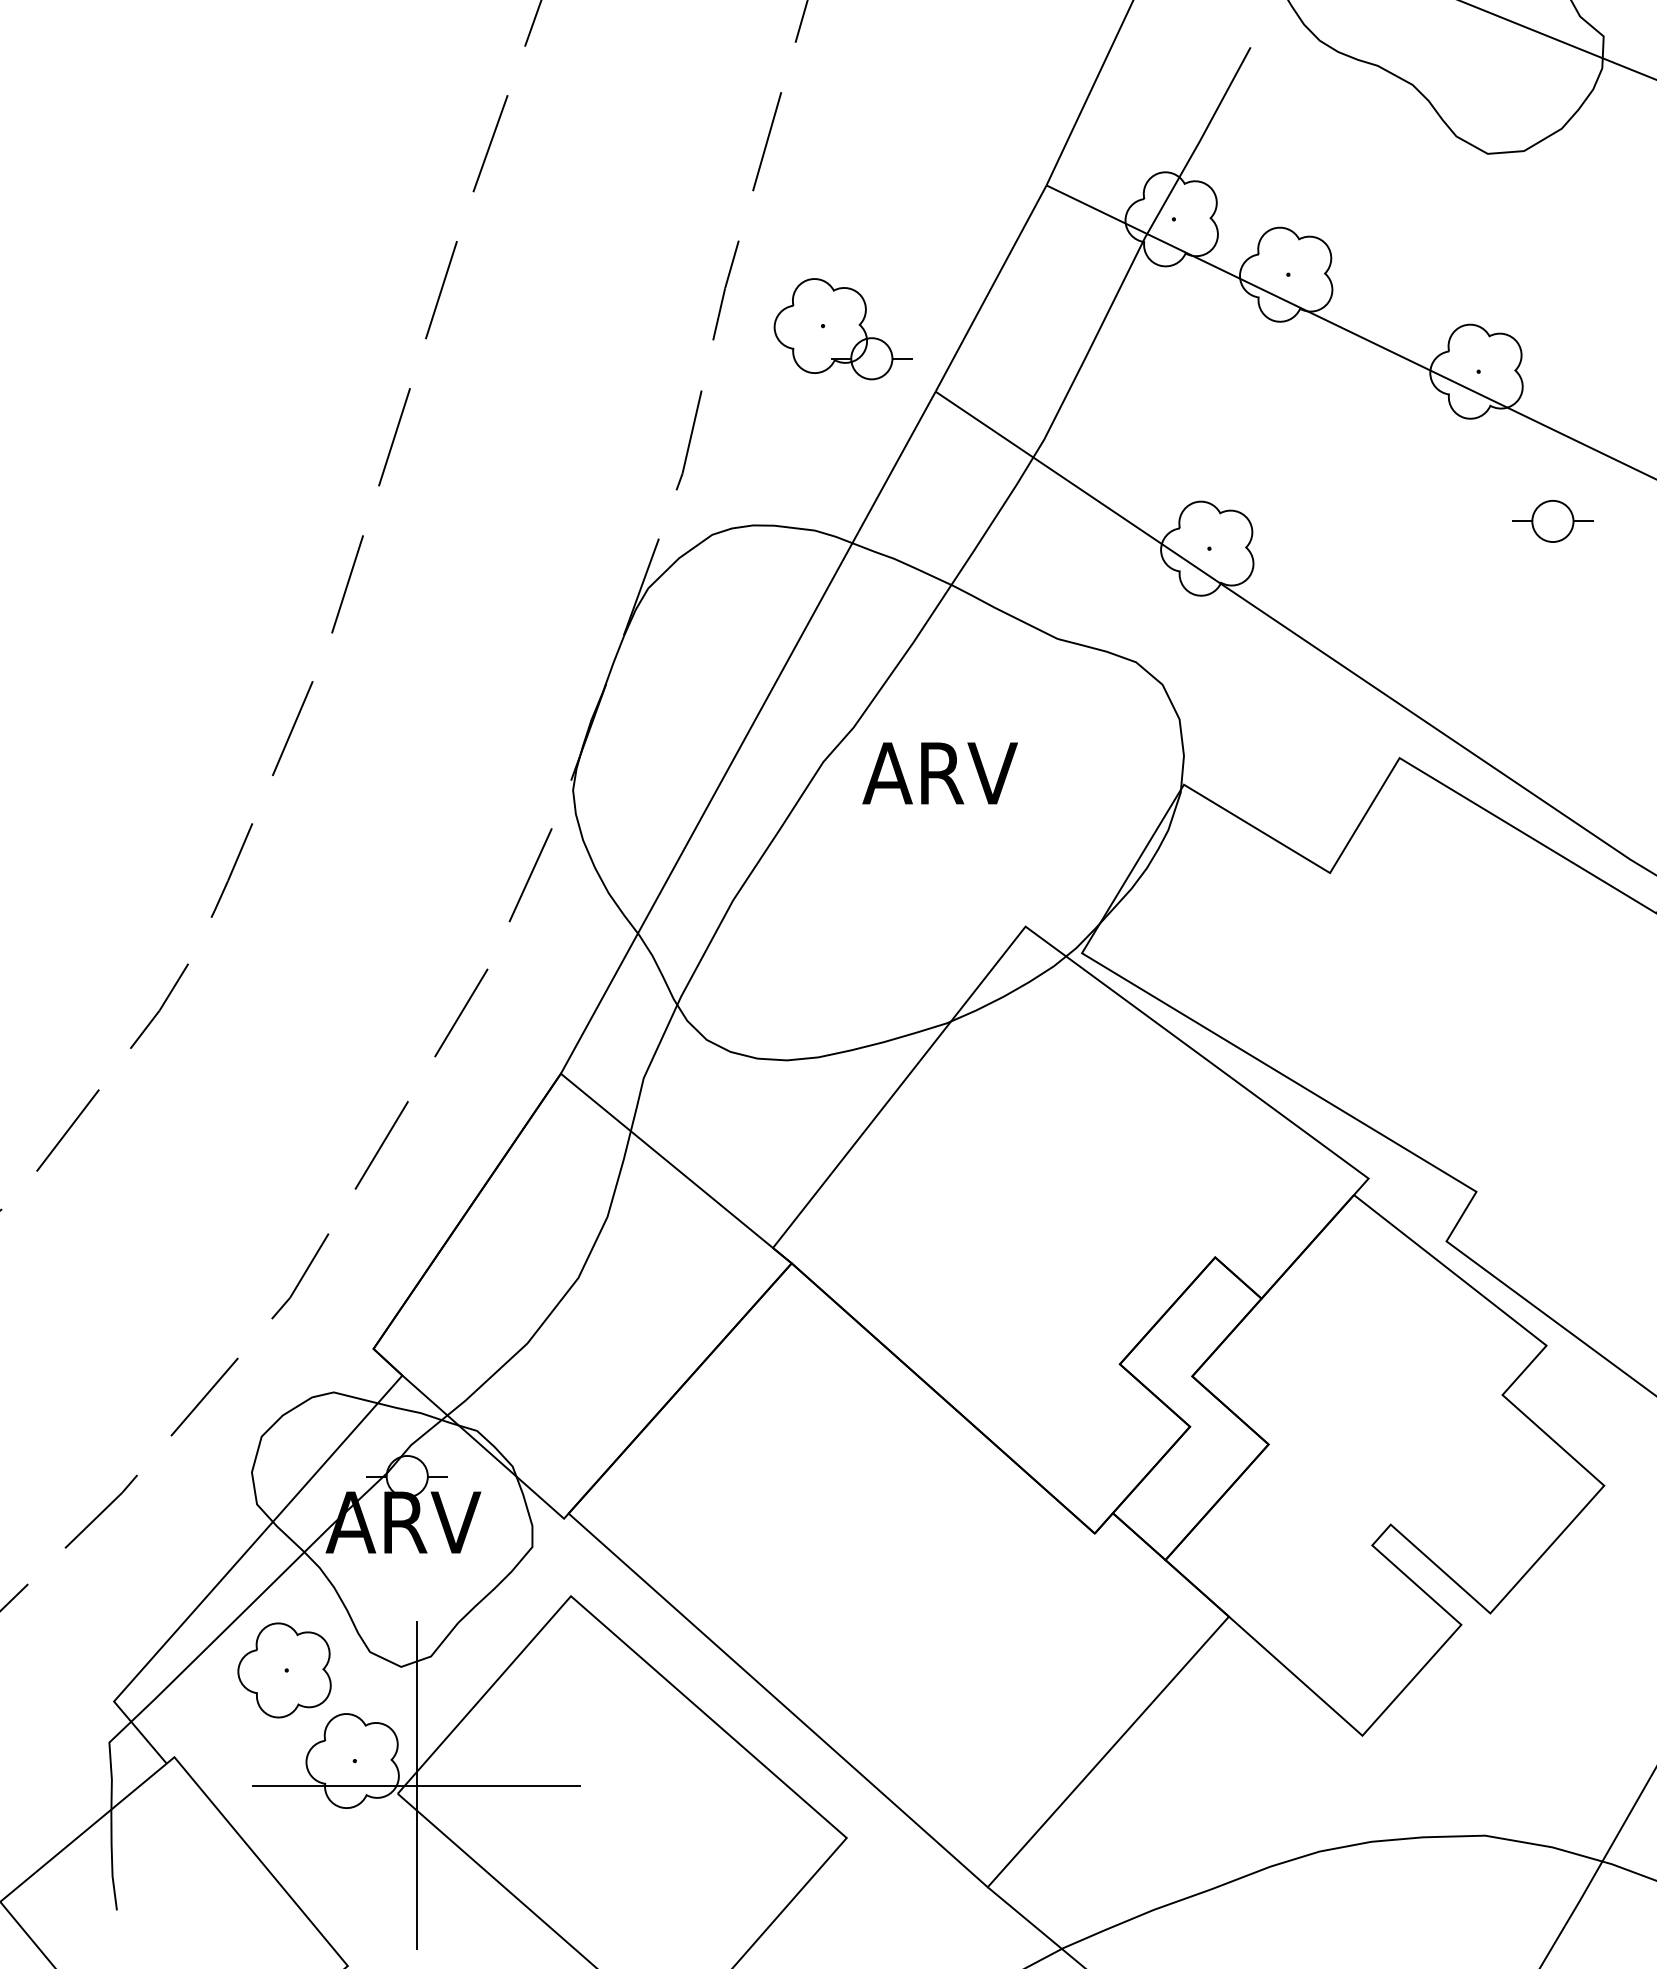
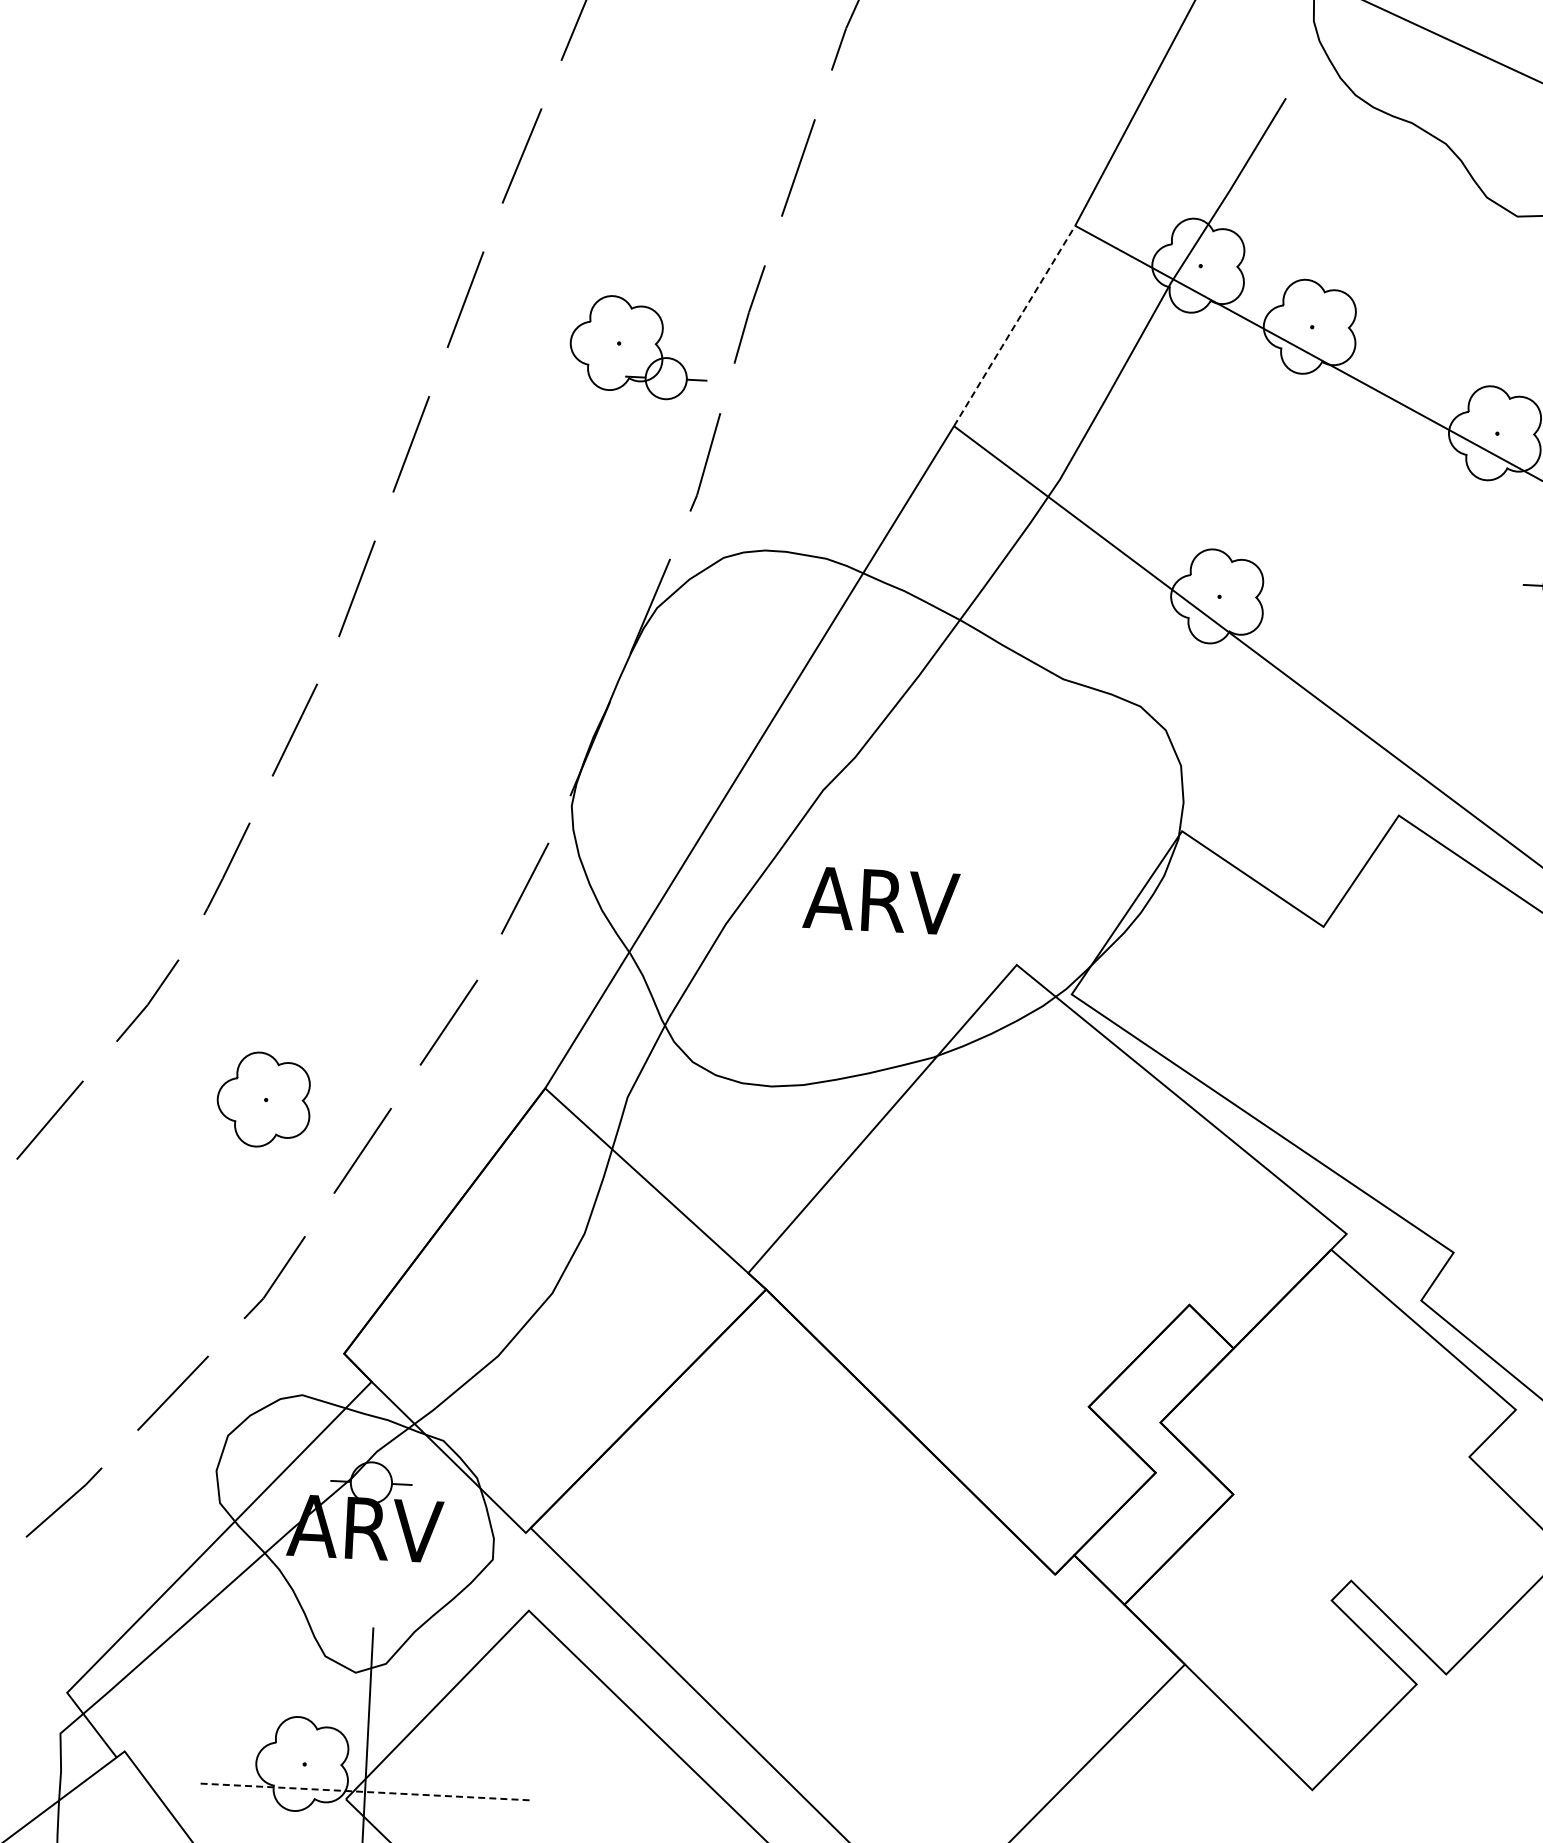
line: (991, 288) -> (1015, 325), solid -> dashed
part: (842, 329) -> (638, 347), moved
text: (939, 773) -> (880, 900), moved
part: (284, 1670) -> (263, 1099), moved
line: (416, 1785) -> (365, 1791), solid -> dashed

